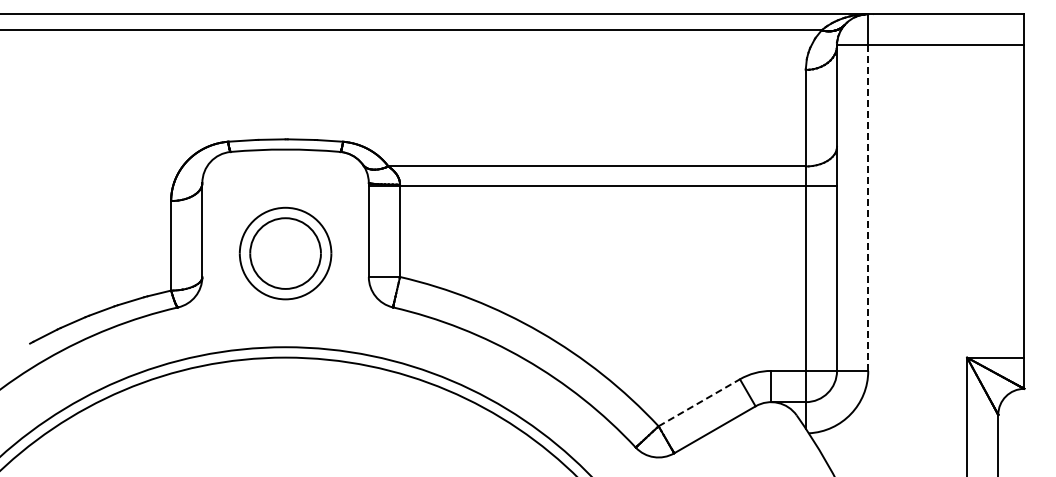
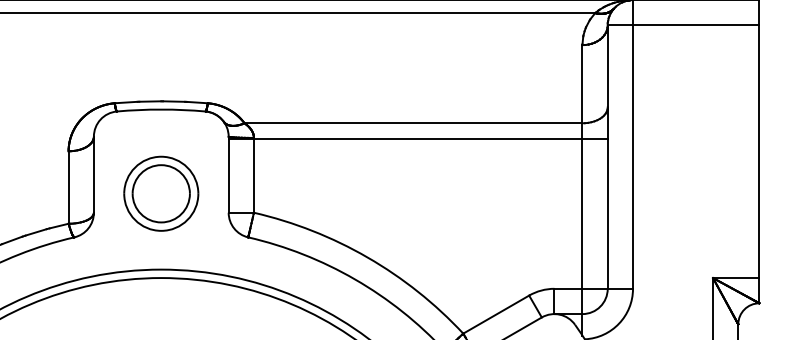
line: (868, 208) -> (633, 157), dashed -> solid
line: (699, 402) -> (496, 314), dashed -> solid

